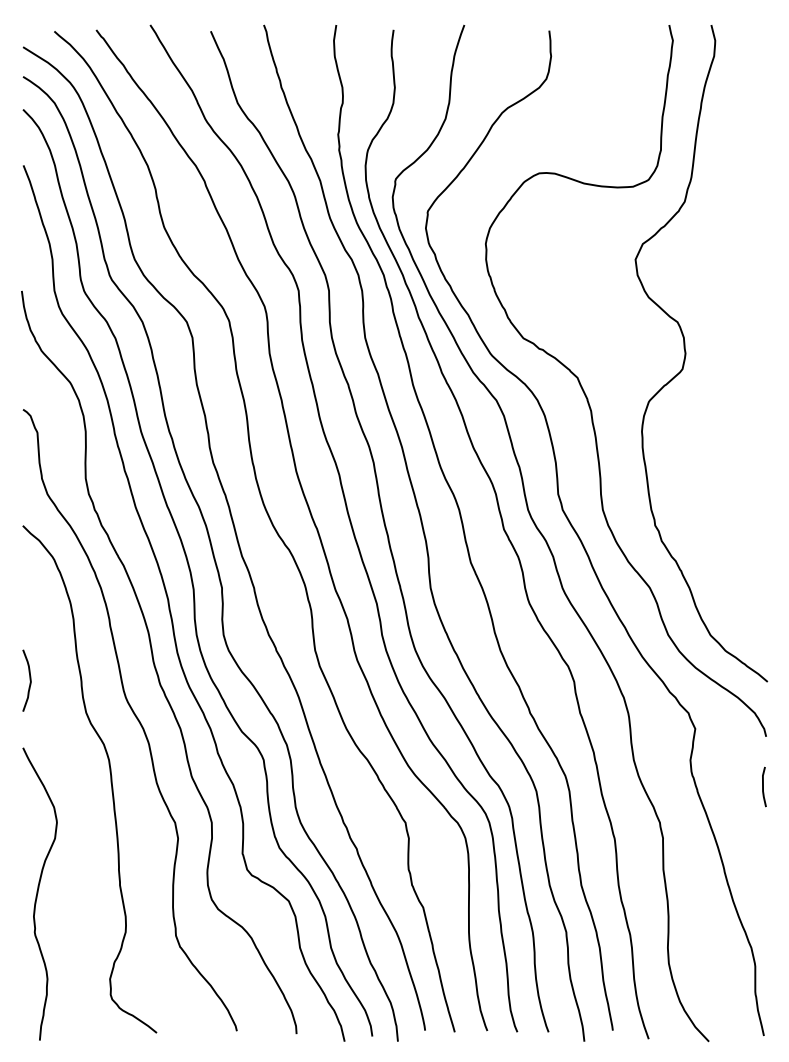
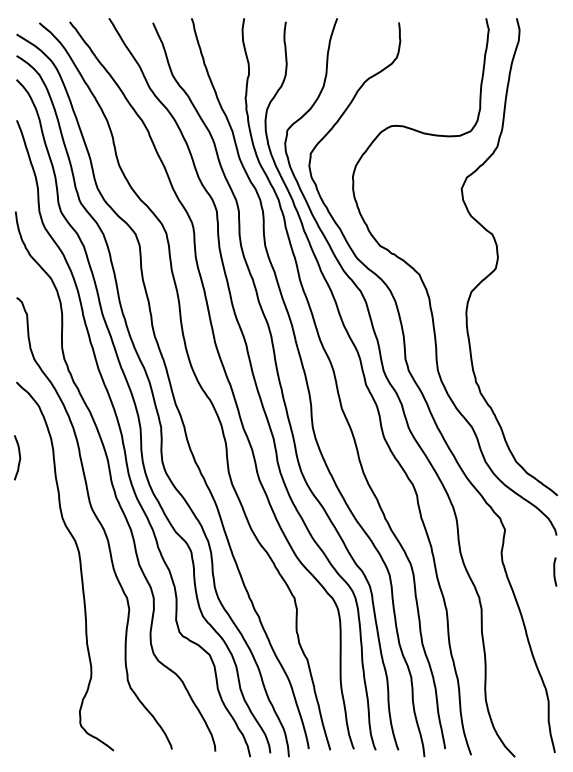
curve: (29, 680) -> (19, 457), moved
curve: (38, 893) -> (27, 649), removed

